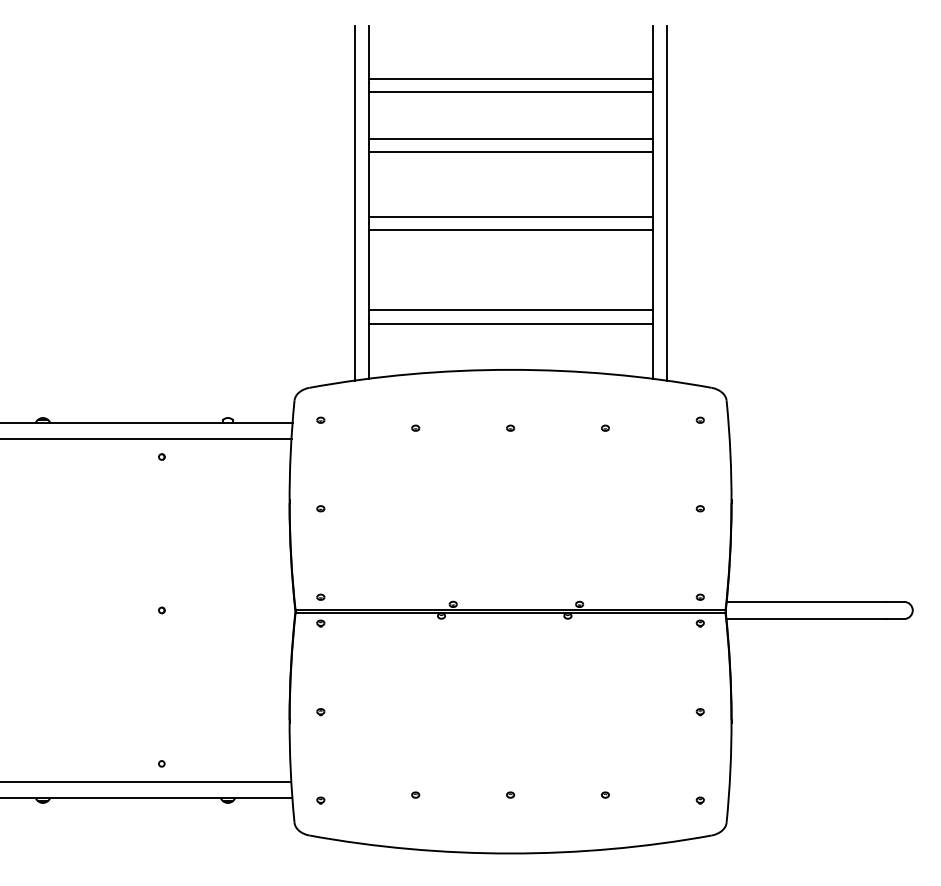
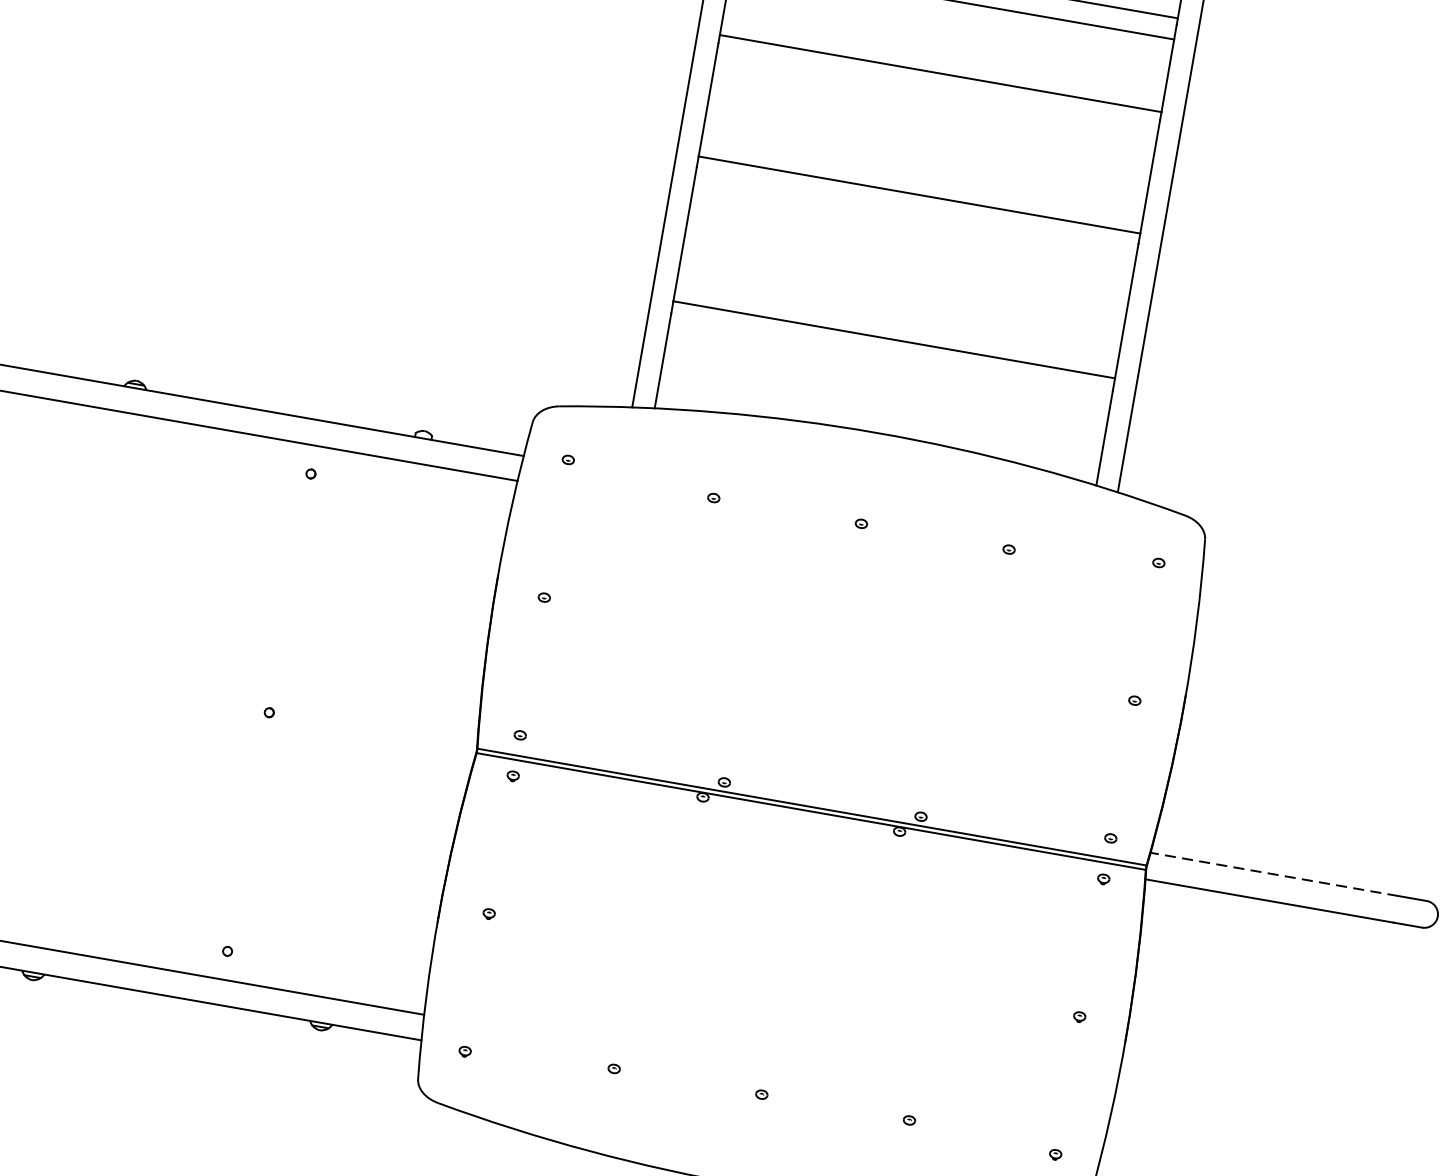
line: (510, 152) -> (936, 94), removed
line: (510, 230) -> (915, 216), removed
line: (510, 323) -> (889, 360), removed
line: (806, 601) -> (1274, 873), solid -> dashed

